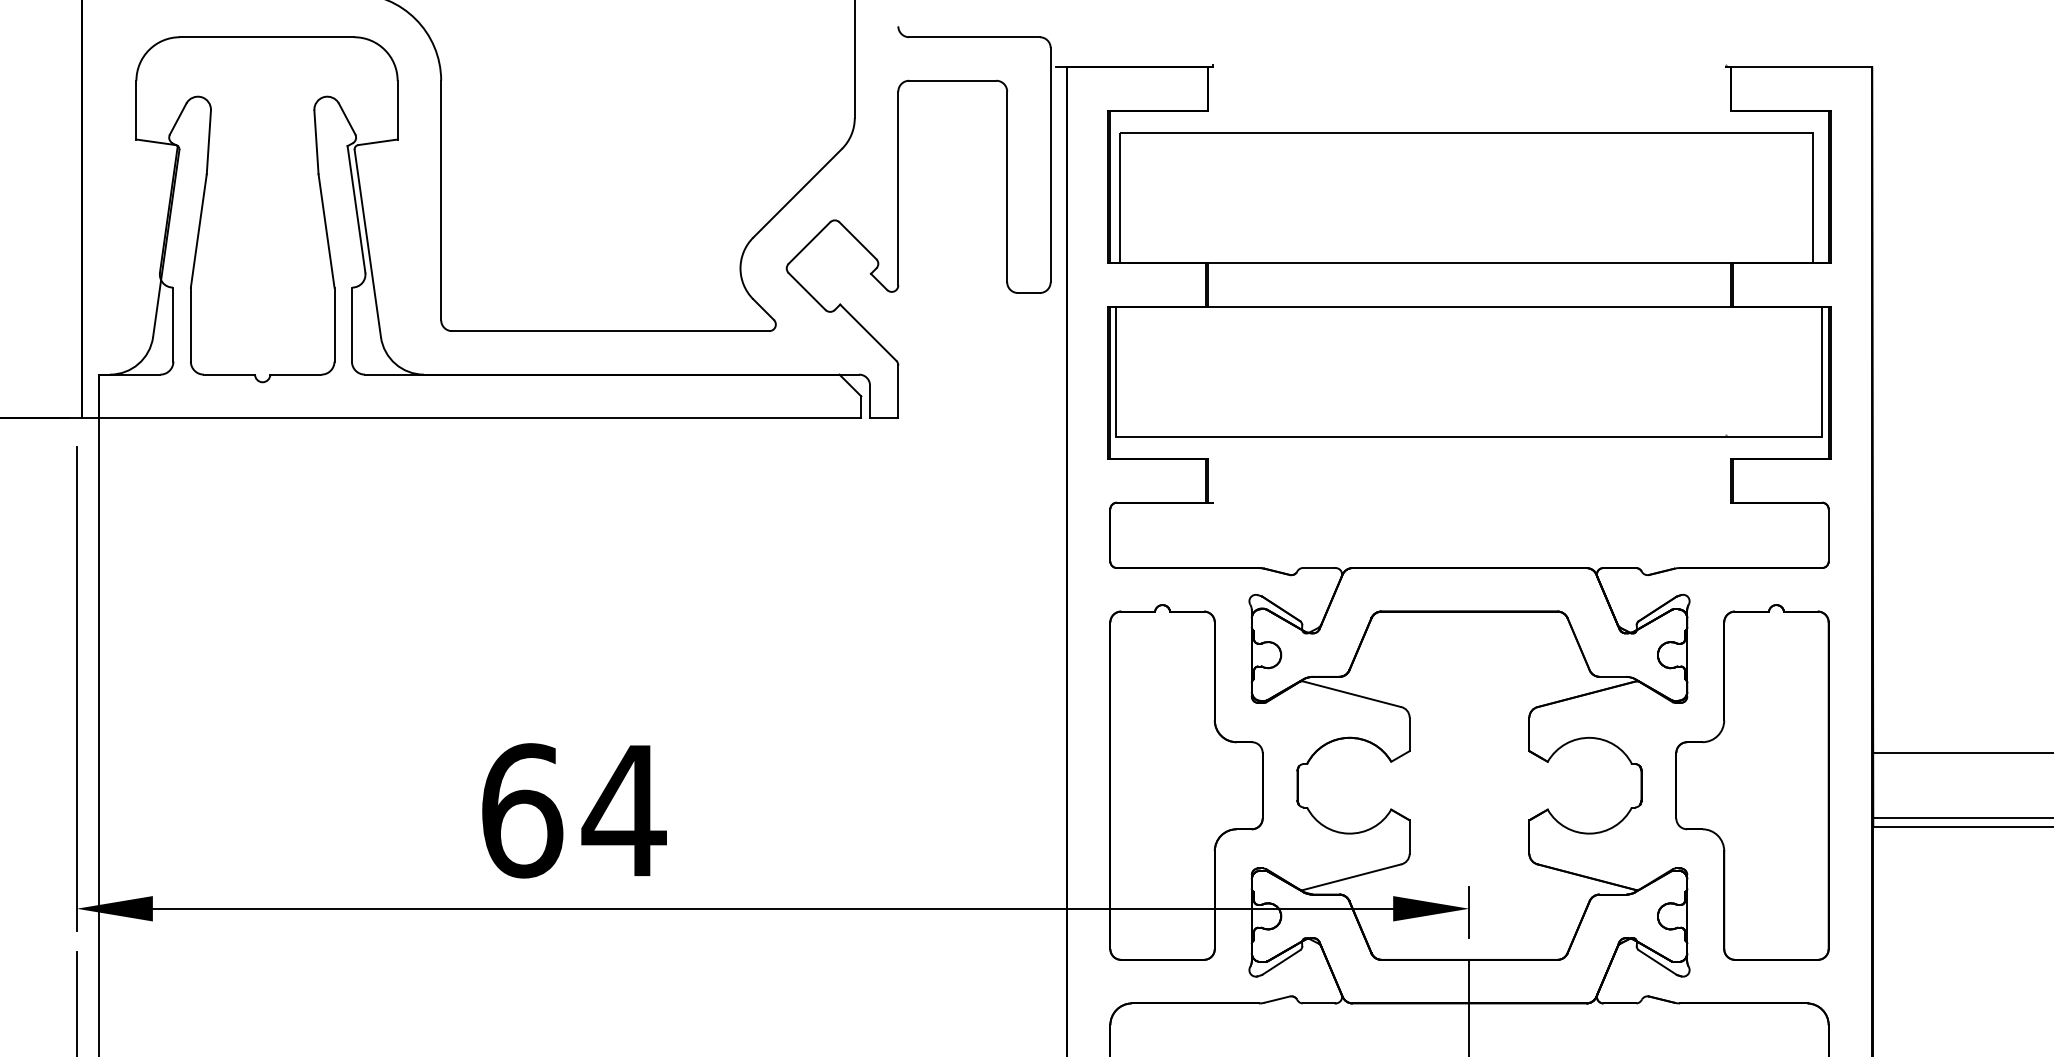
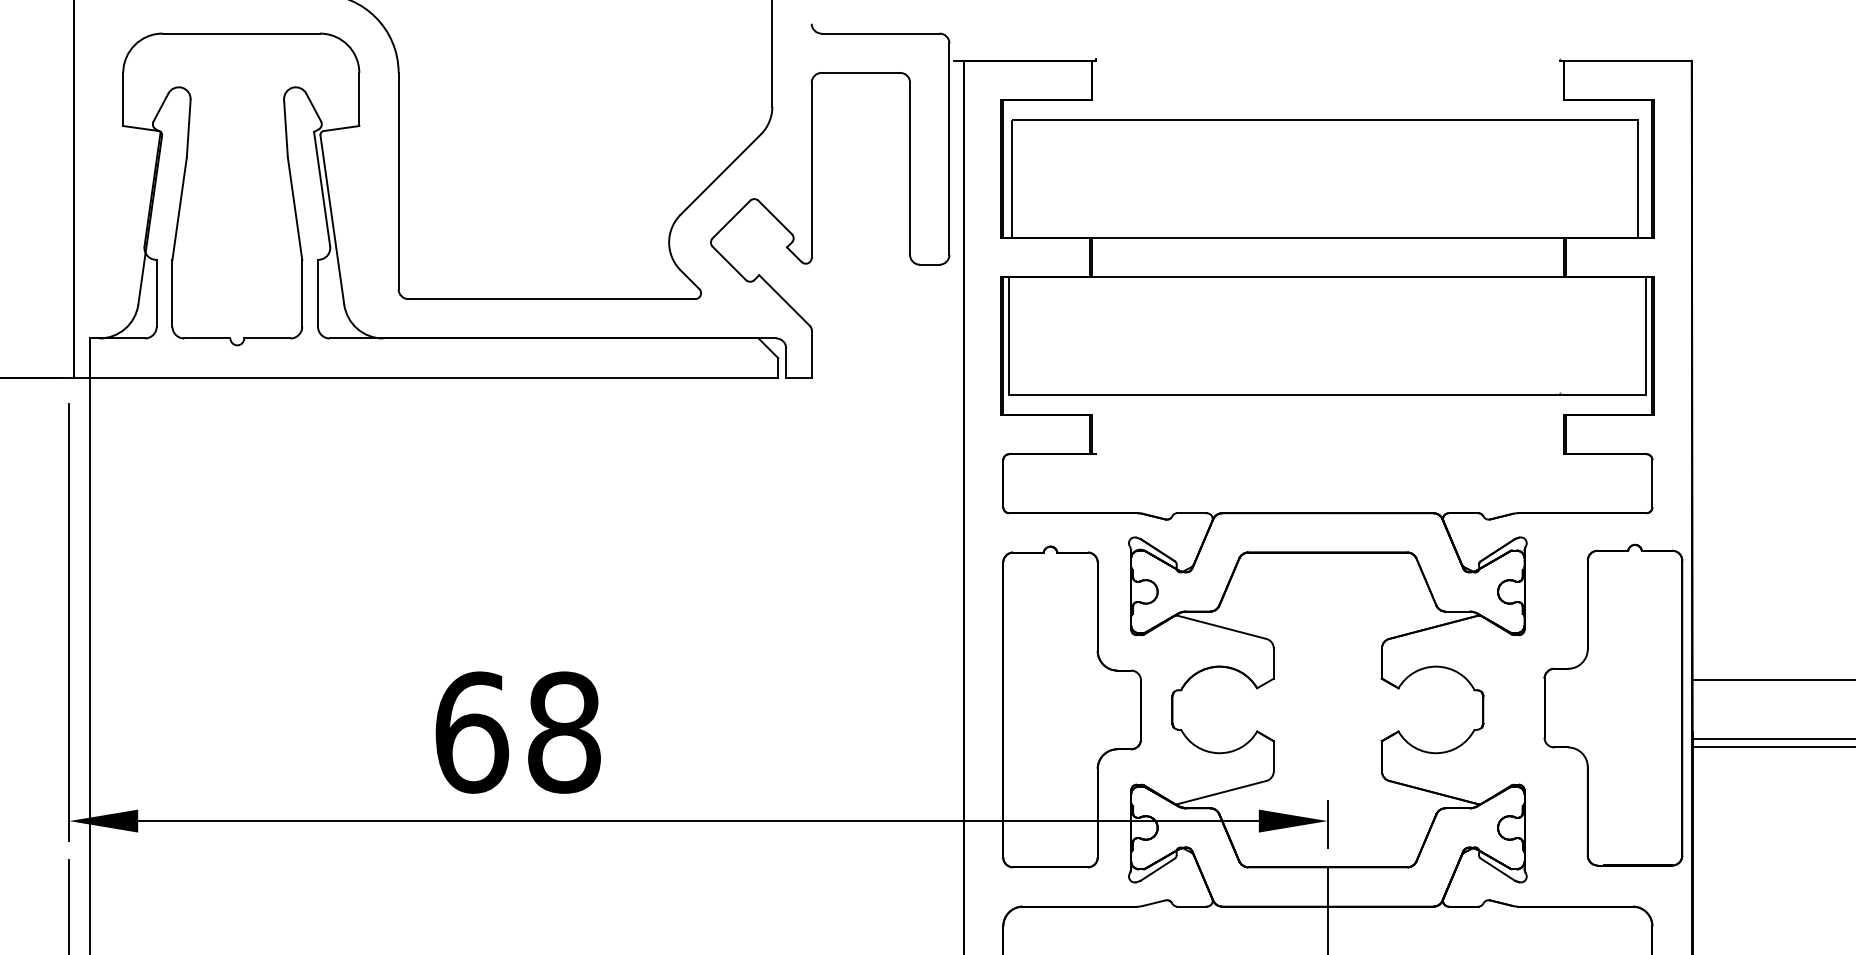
part: (1752, 782) -> (1613, 705), moved
text: (623, 810) -> (563, 732), 64 -> 68

